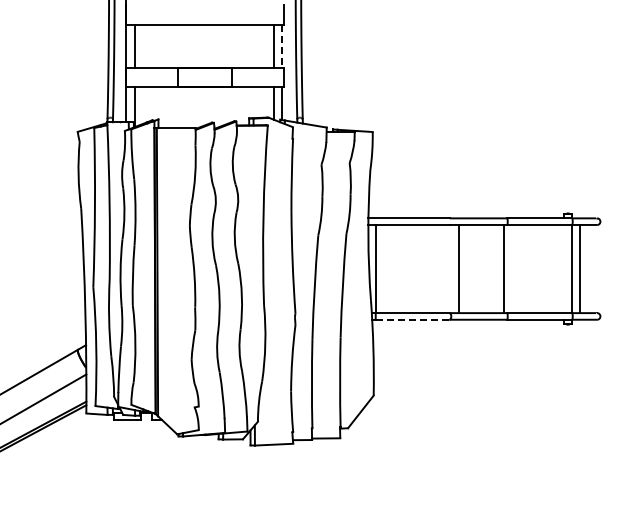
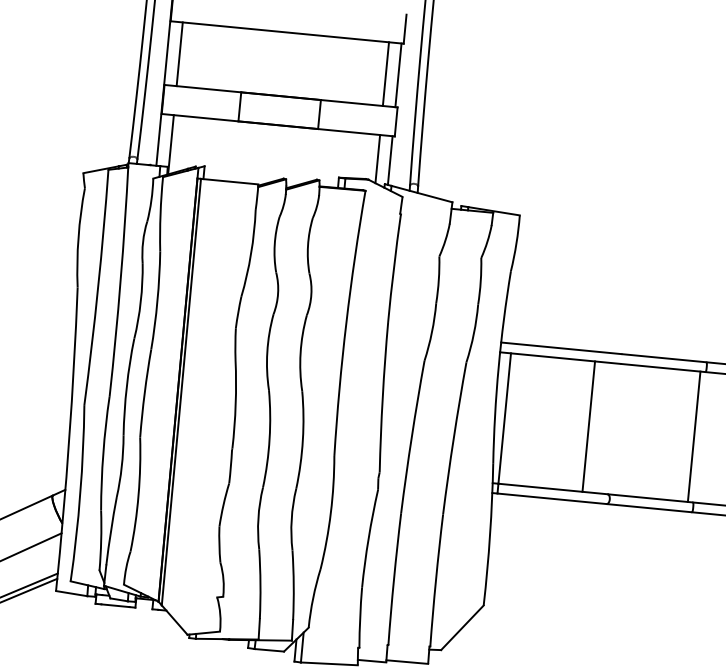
line: (282, 46) -> (398, 76), dashed -> solid
line: (458, 268) -> (588, 425), moved
line: (412, 319) -> (551, 498), dashed -> solid

